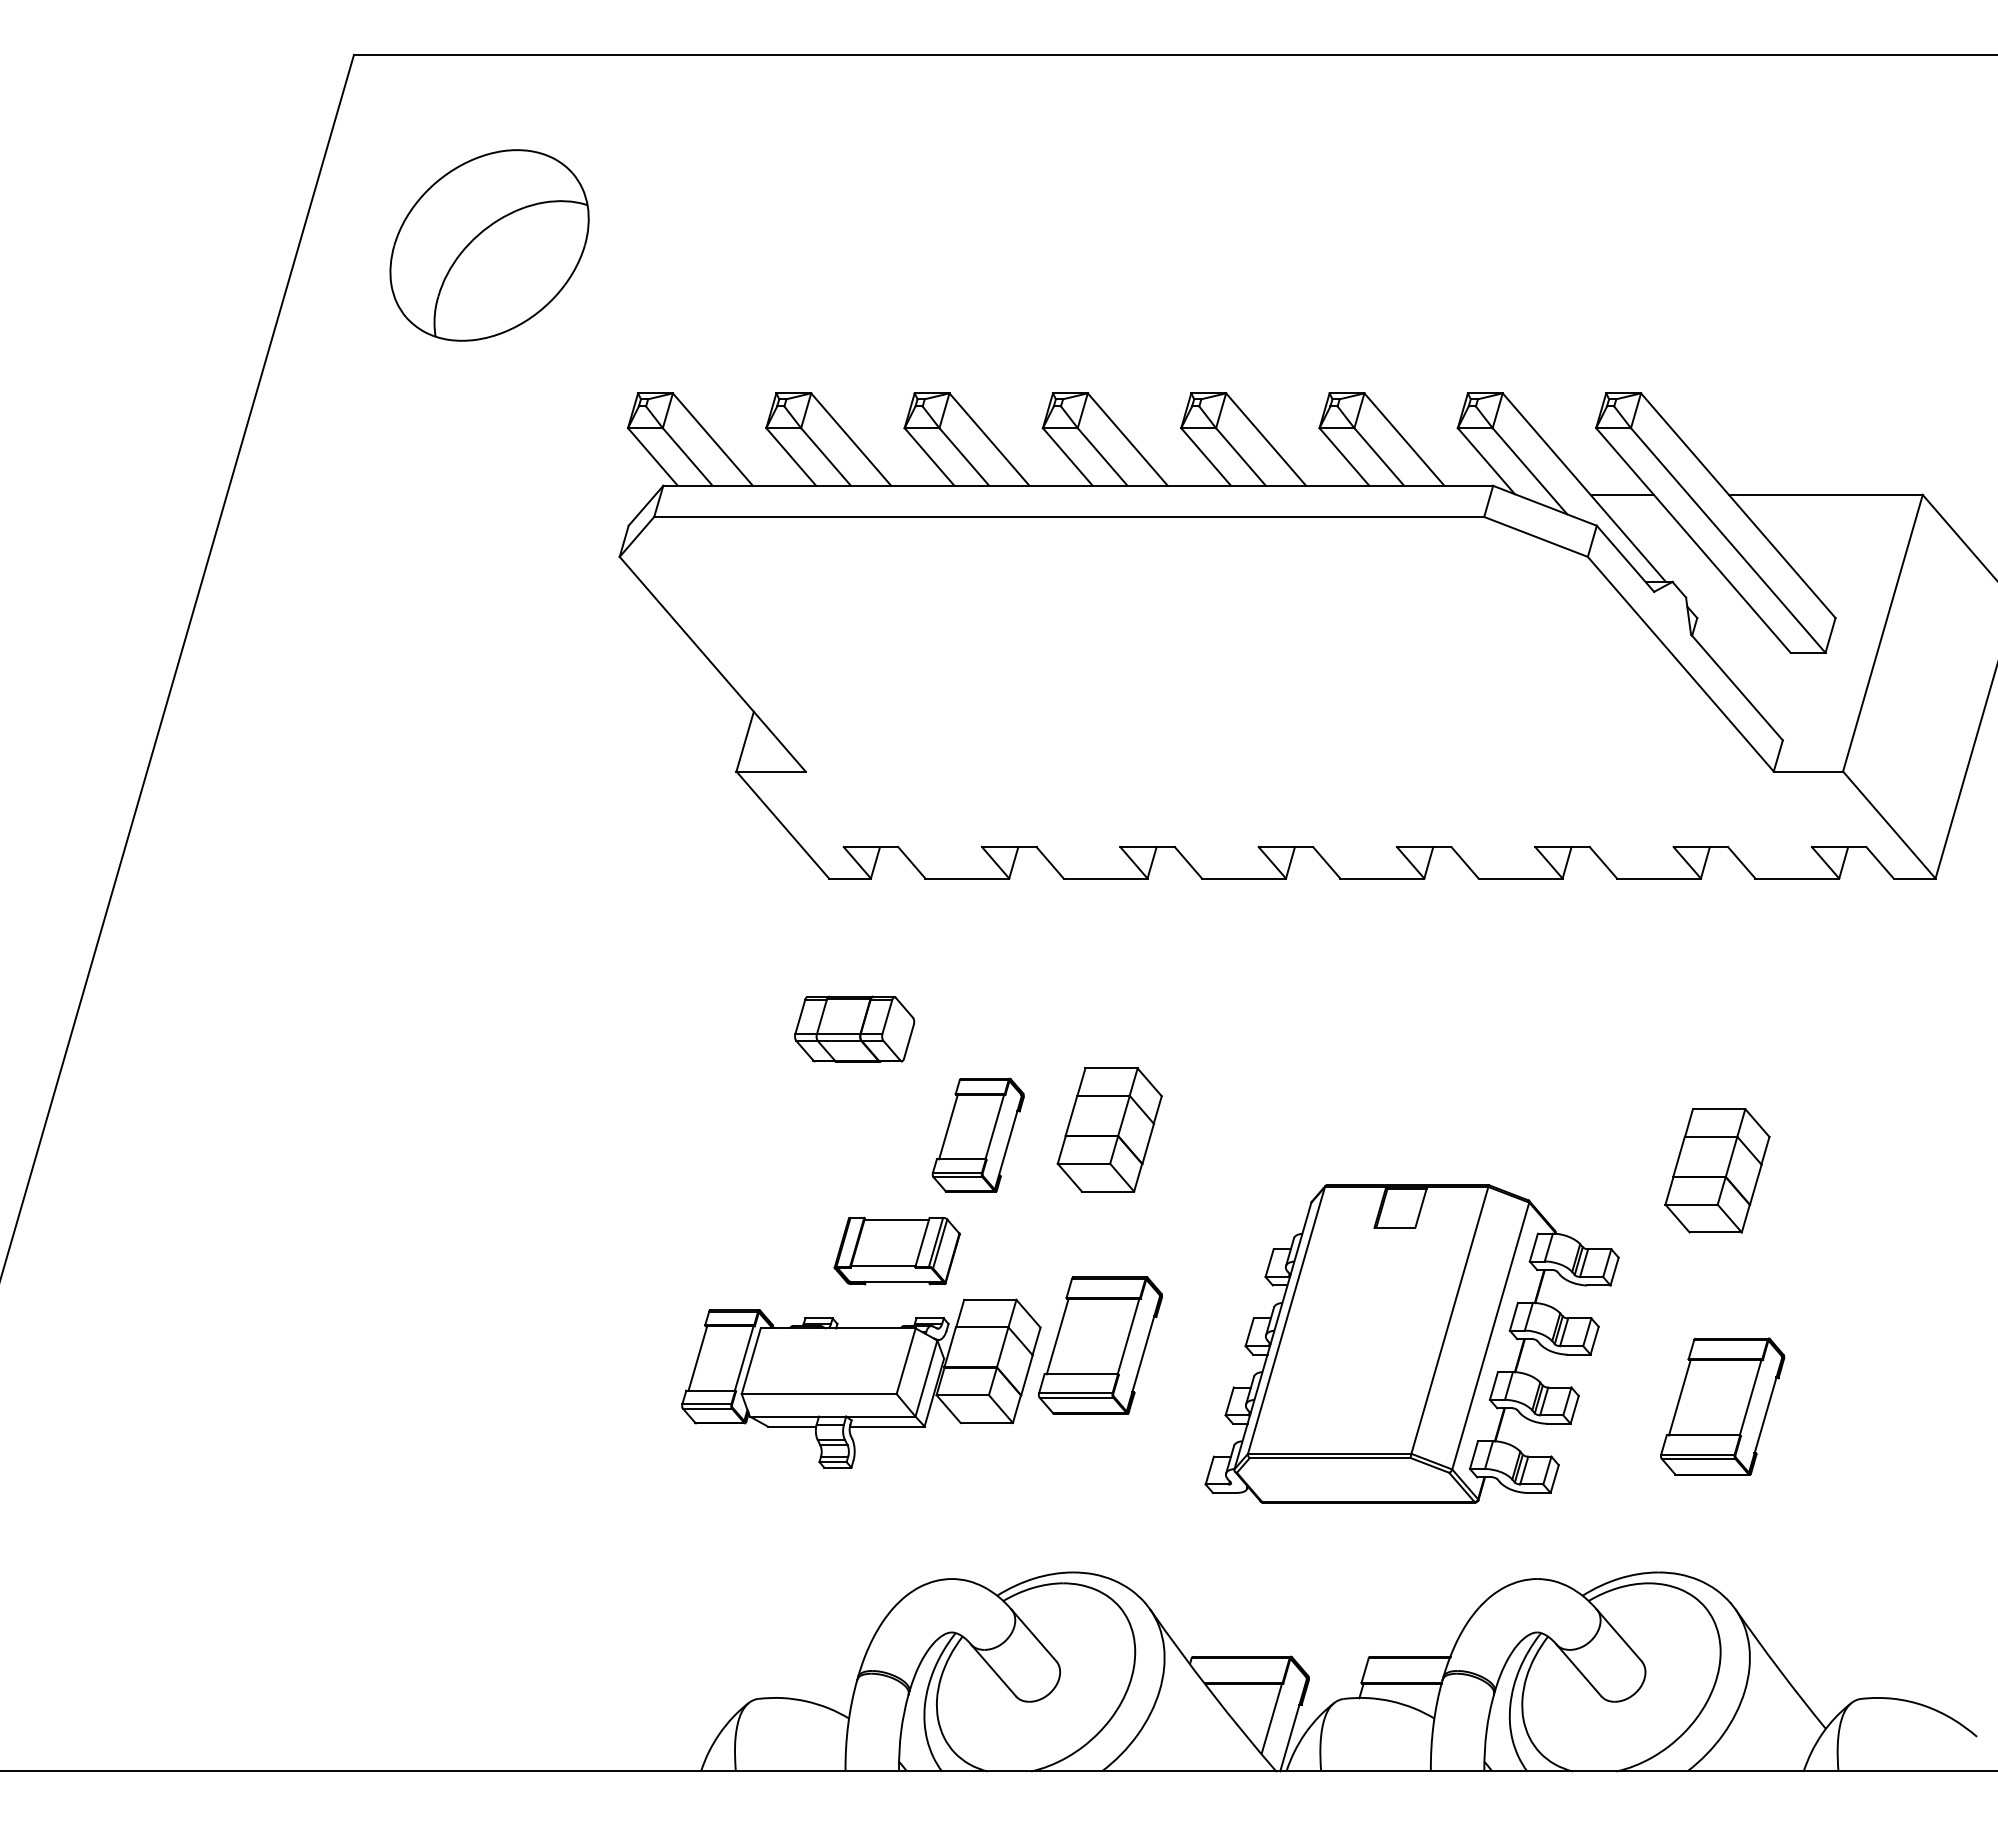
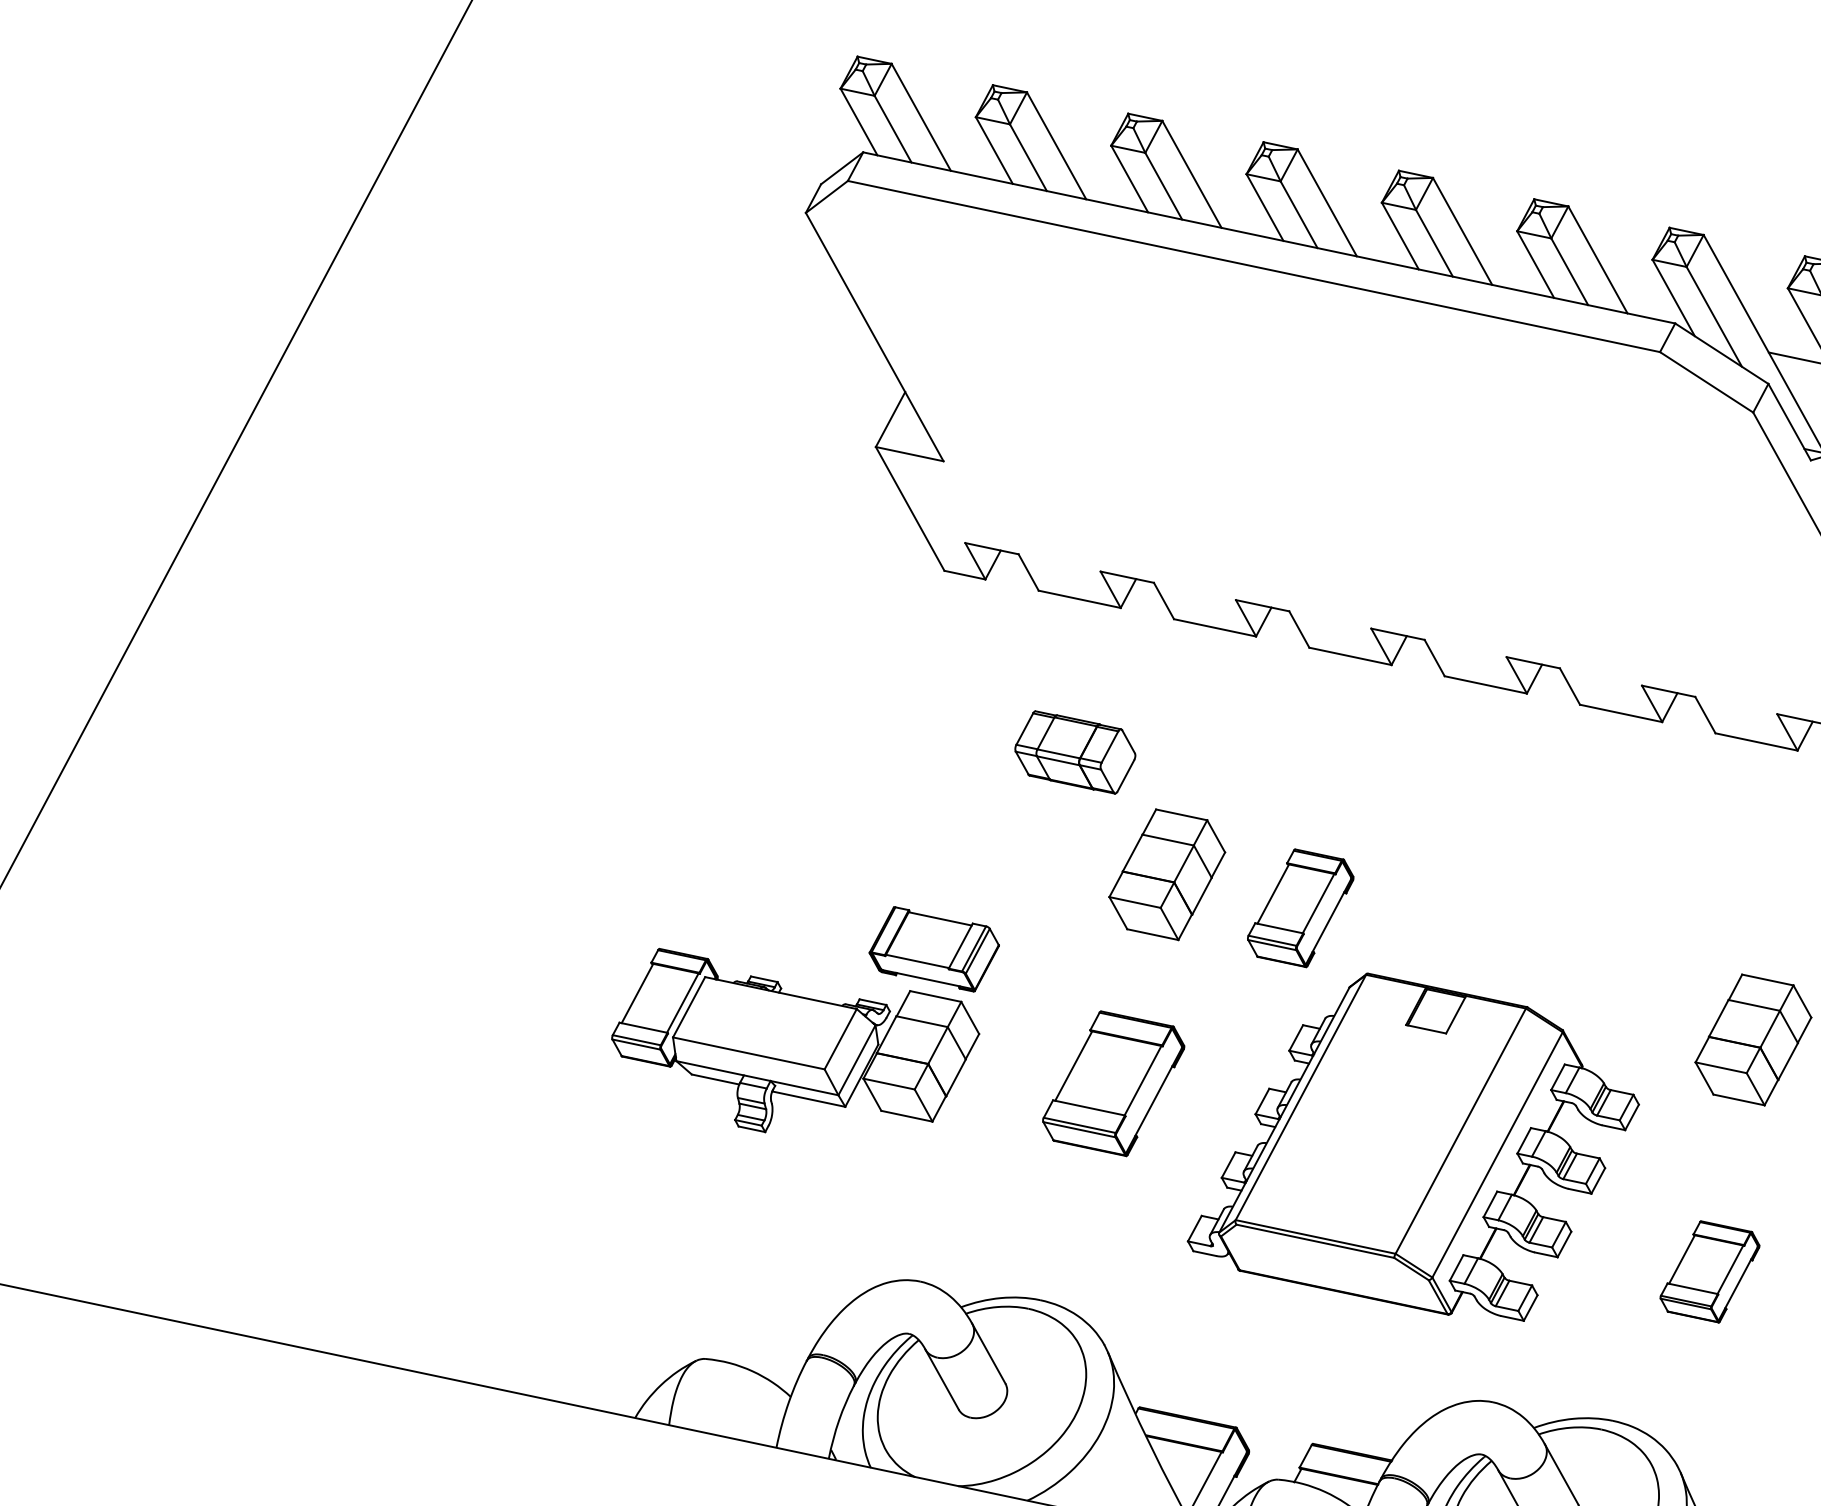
part: (854, 1028) -> (1075, 751), moved
part: (977, 1134) -> (1300, 907), moved
part: (861, 1383) -> (792, 1051), moved
part: (1722, 1406) -> (1709, 1271), size x0.7

